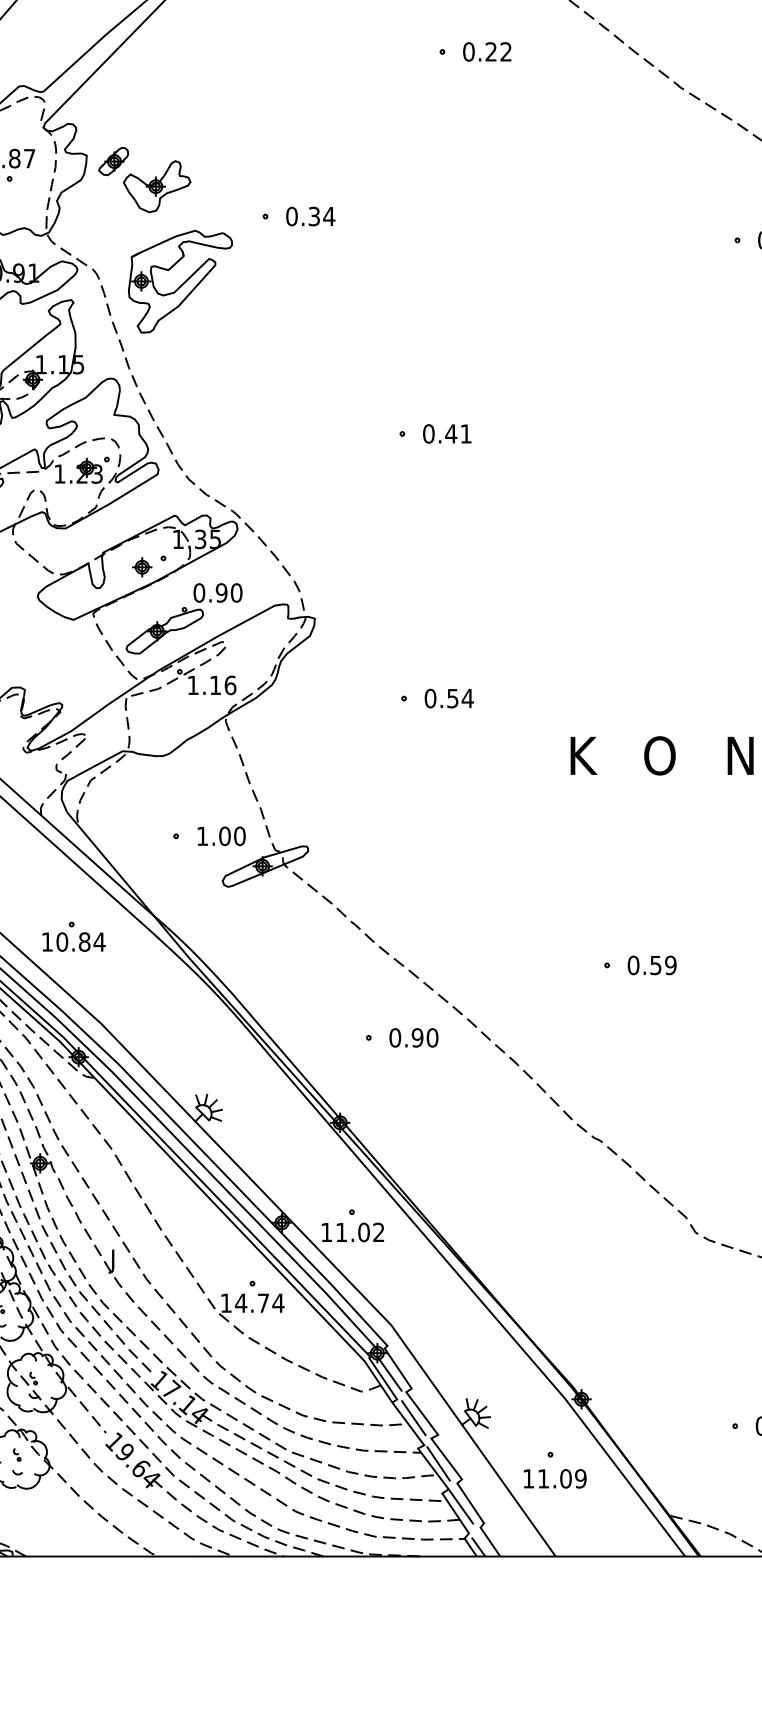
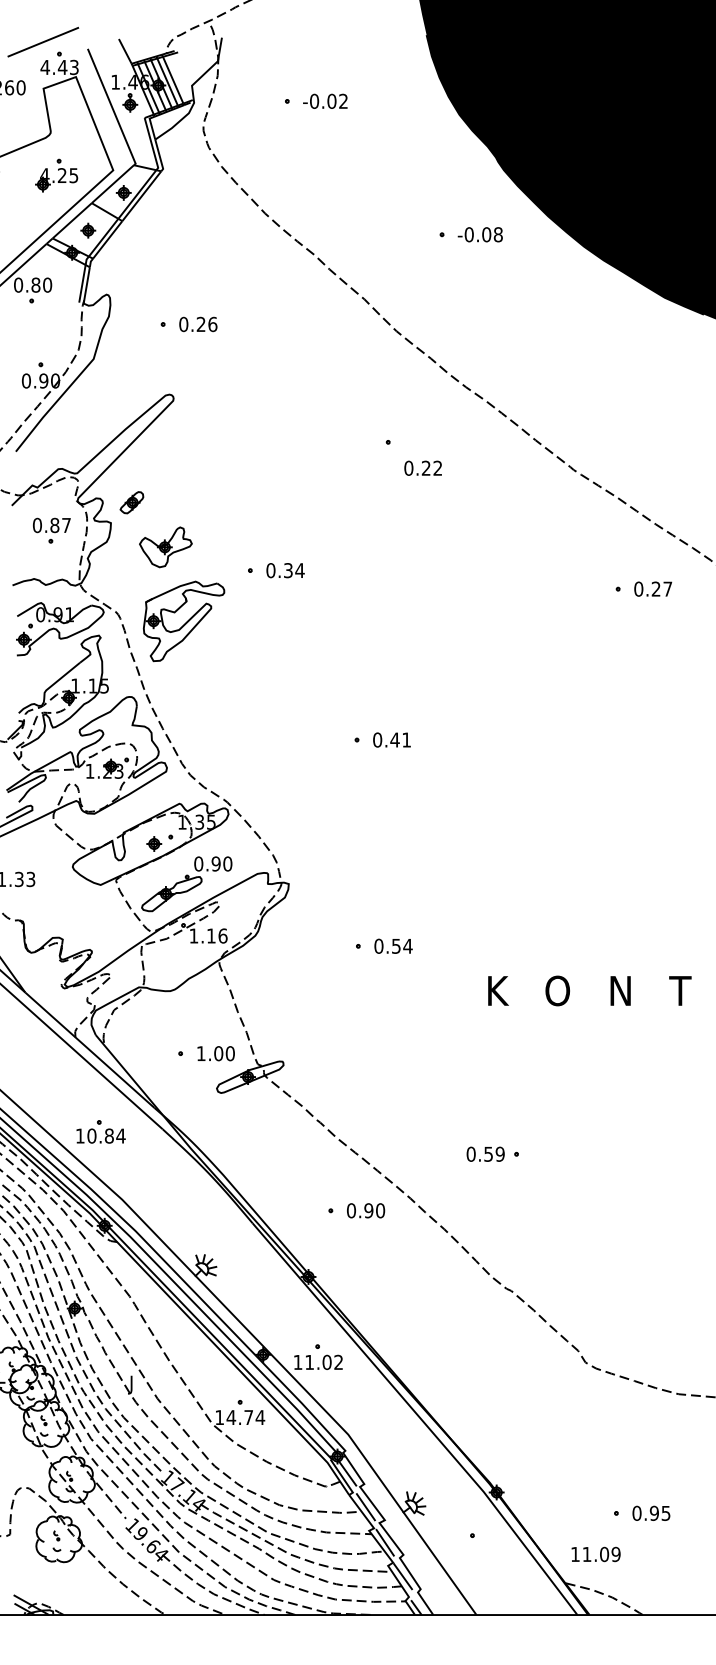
text: (486, 50) -> (422, 467), moved
part: (113, 161) -> (131, 502), moved
text: (651, 964) -> (485, 1153), moved
text: (554, 1478) -> (595, 1554), moved

